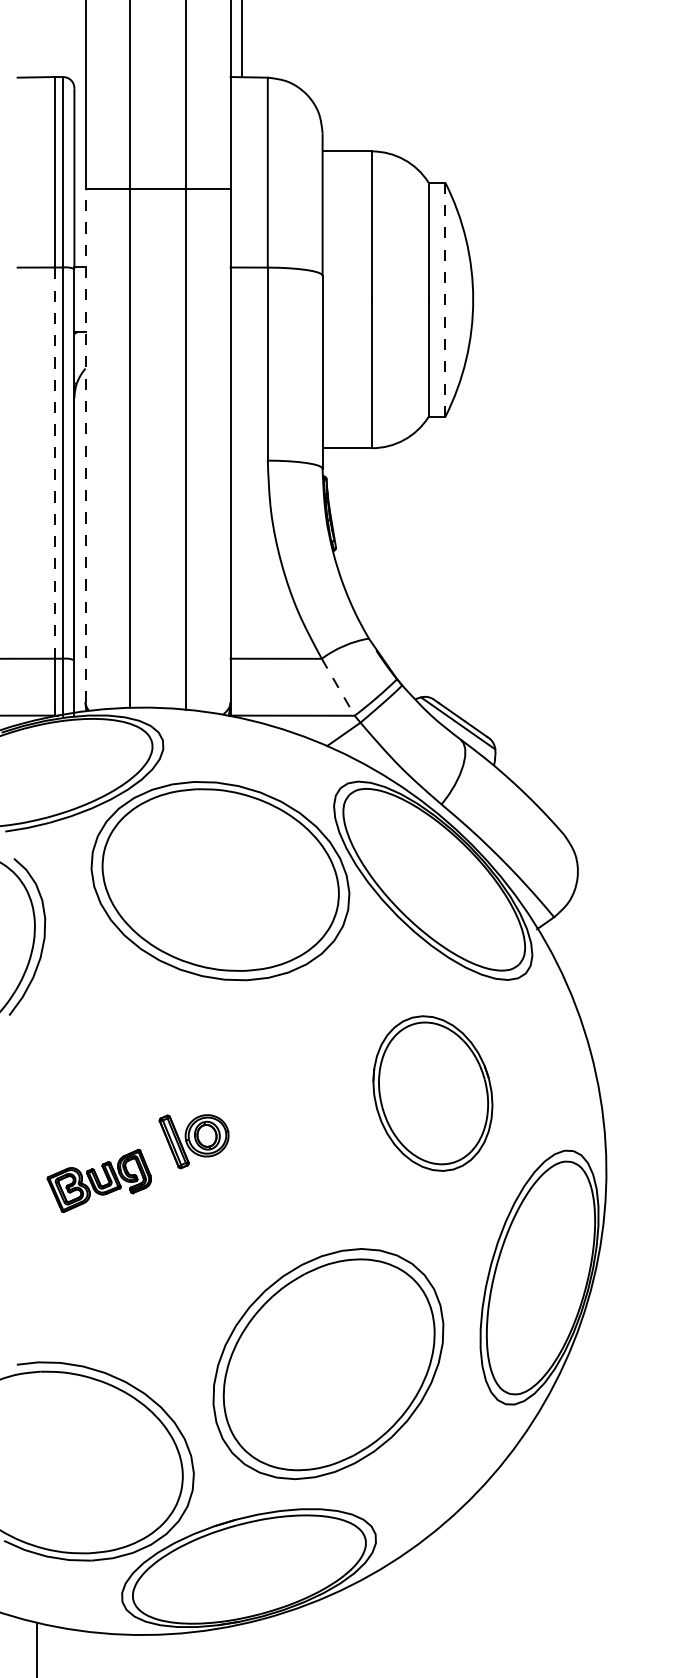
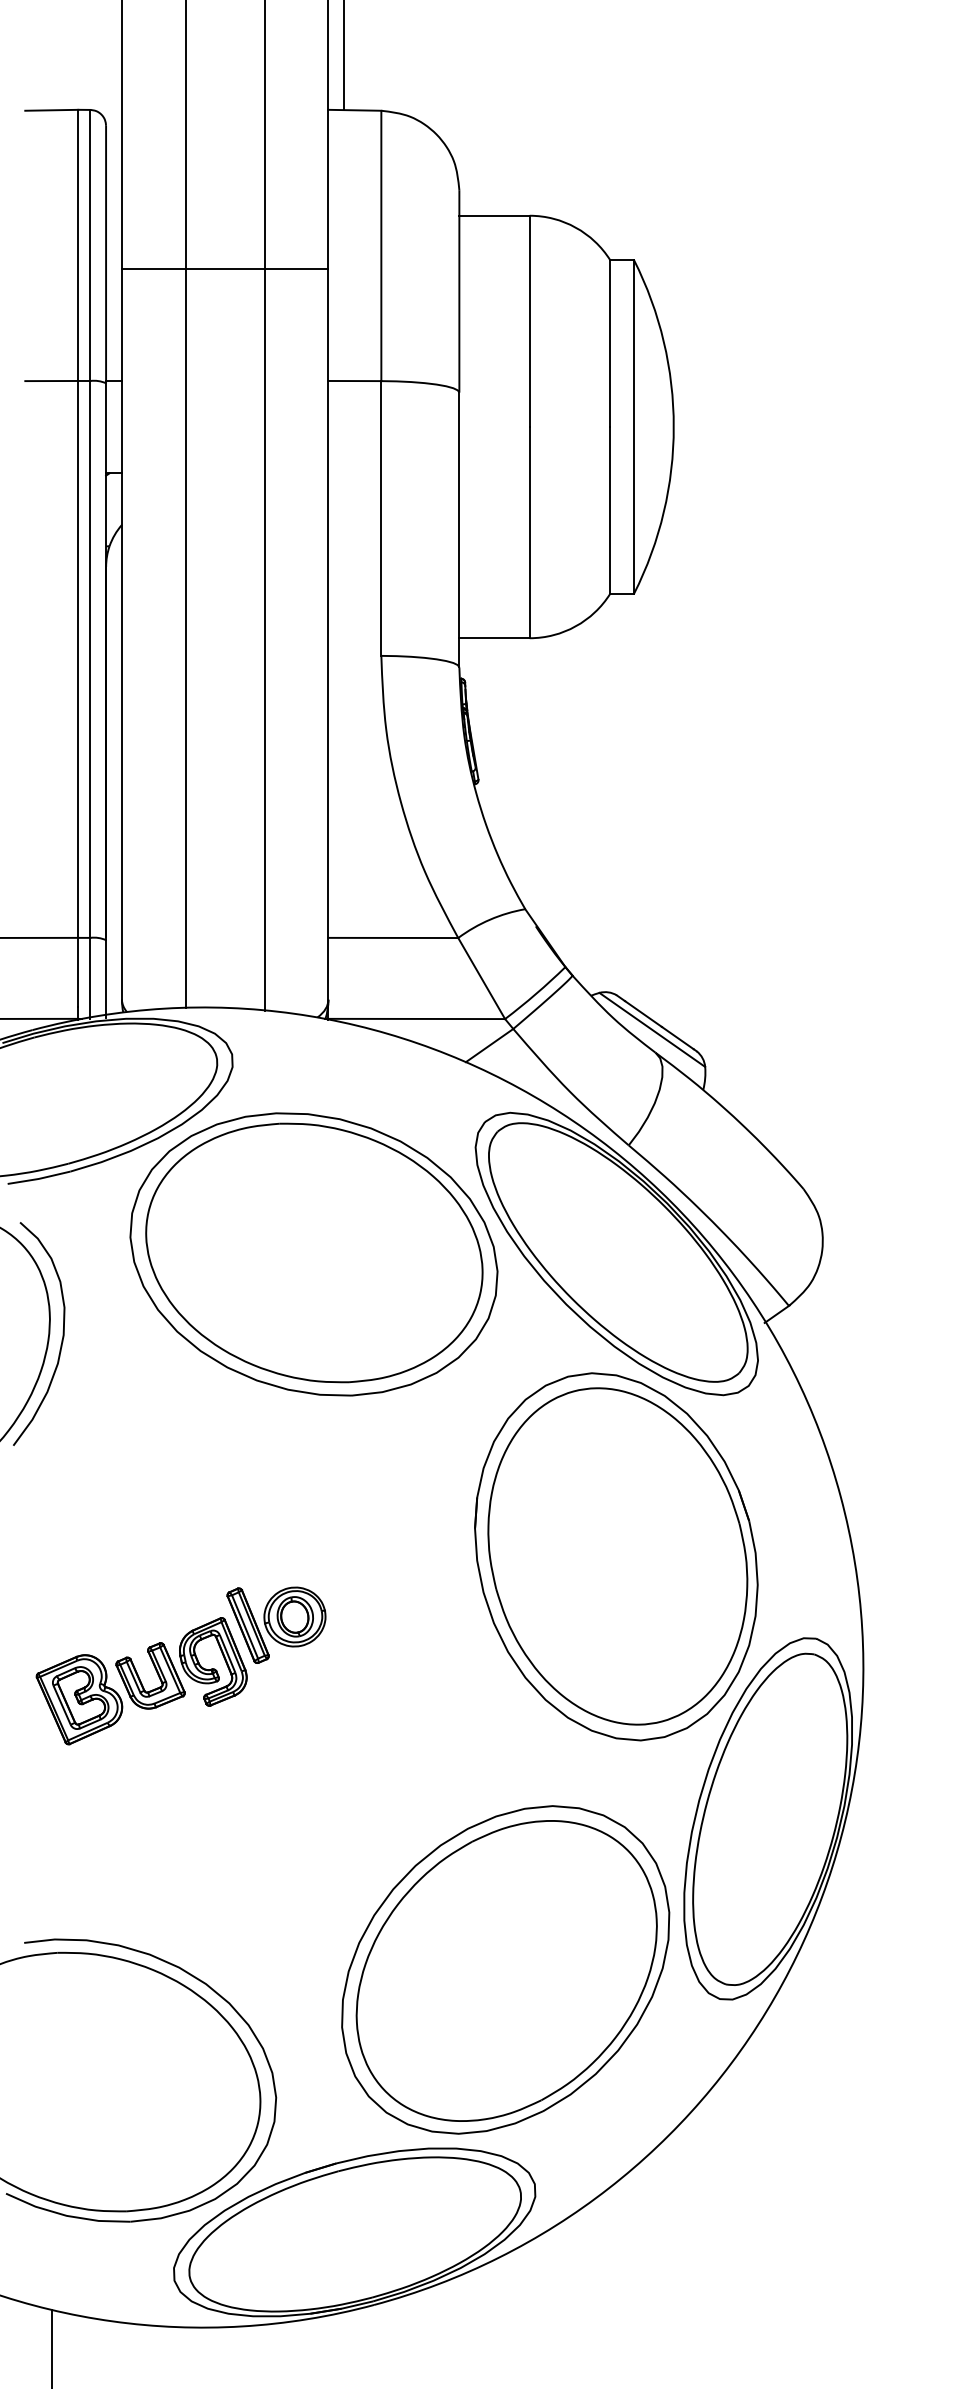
line: (445, 300) -> (634, 427), dashed -> solid
line: (85, 444) -> (121, 633), dashed -> solid
line: (55, 462) -> (78, 658), dashed -> solid
line: (338, 687) -> (481, 978), dashed -> solid
part: (432, 1093) -> (616, 1556), size x1.67
part: (99, 1181) -> (141, 1681), size x1.43
part: (328, 1363) -> (505, 1969), moved

